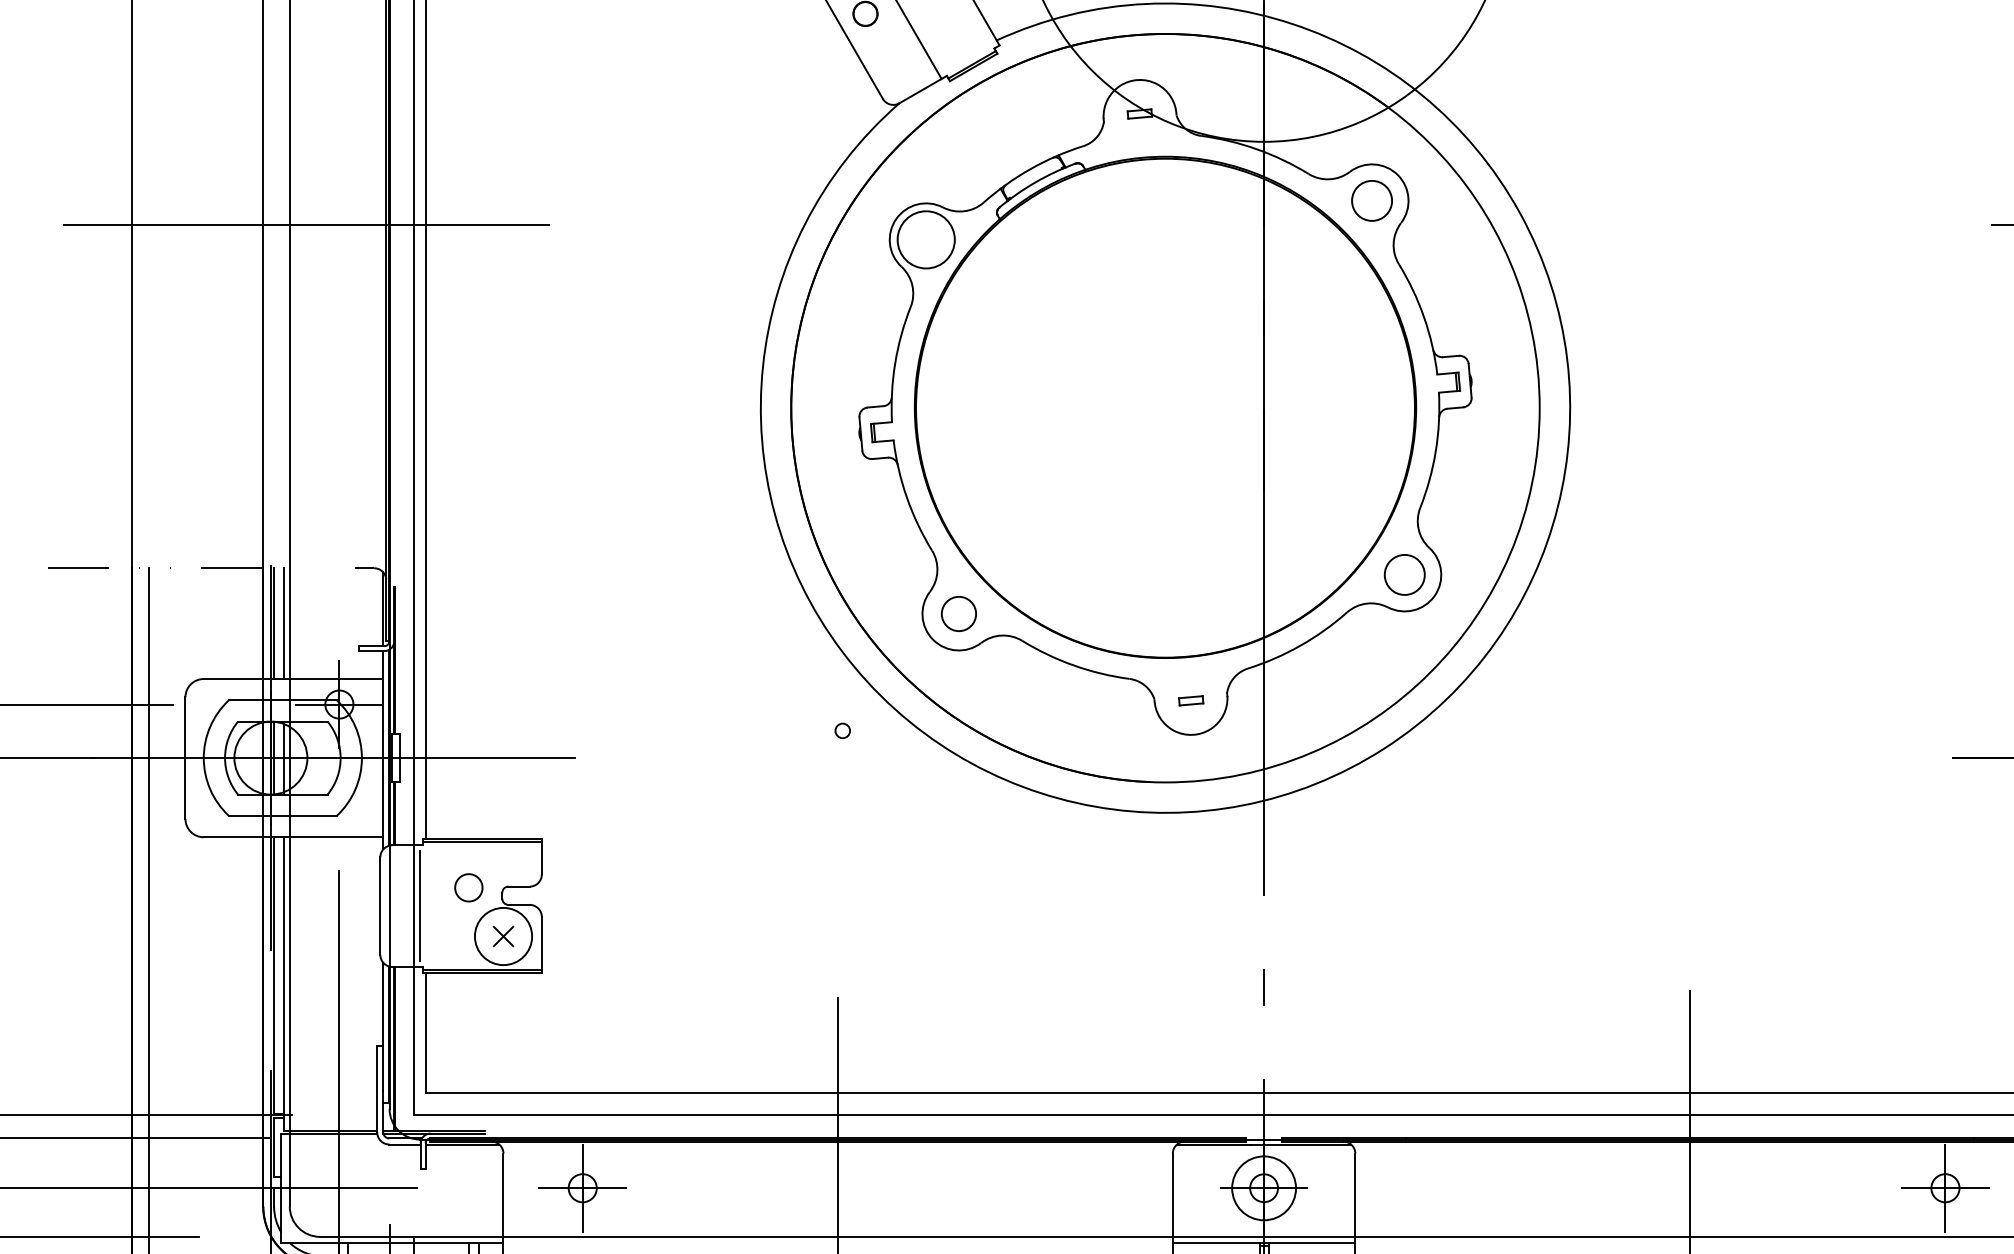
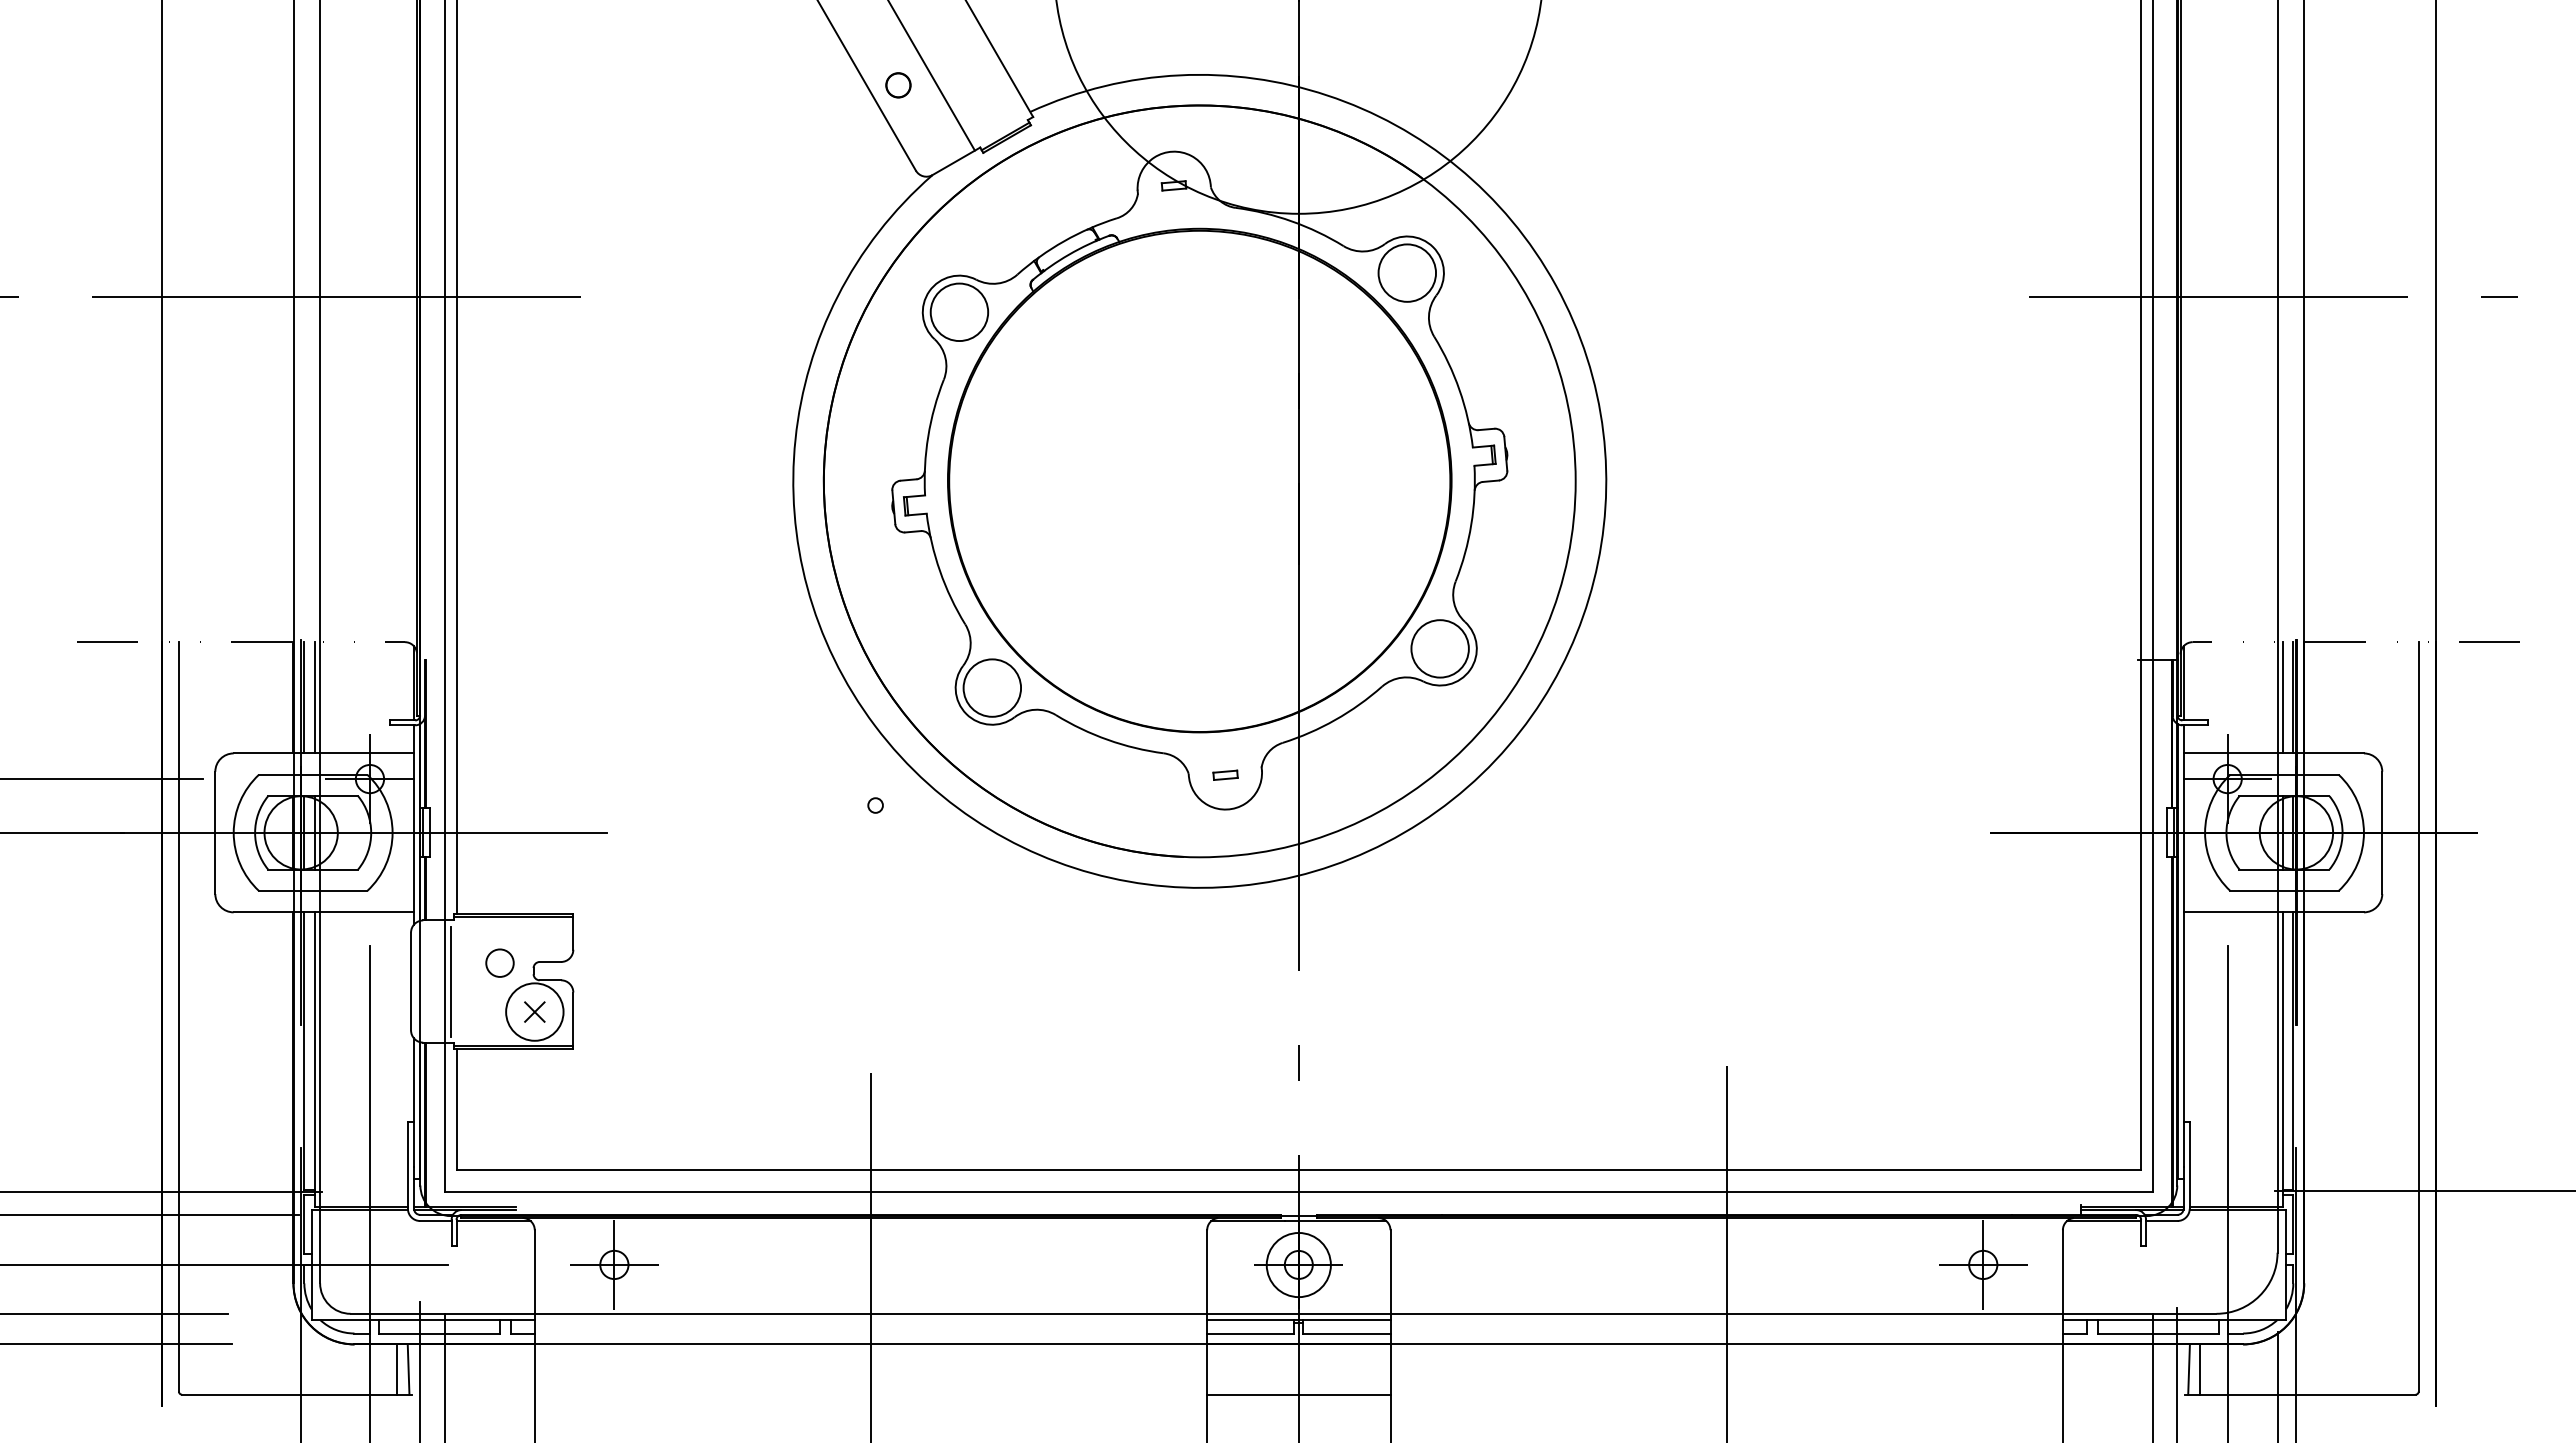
circle: (1372, 200) -> (1407, 272), size x1.43
circle: (1404, 574) -> (1439, 648), size x1.43
circle: (959, 613) -> (992, 687), size x1.67

